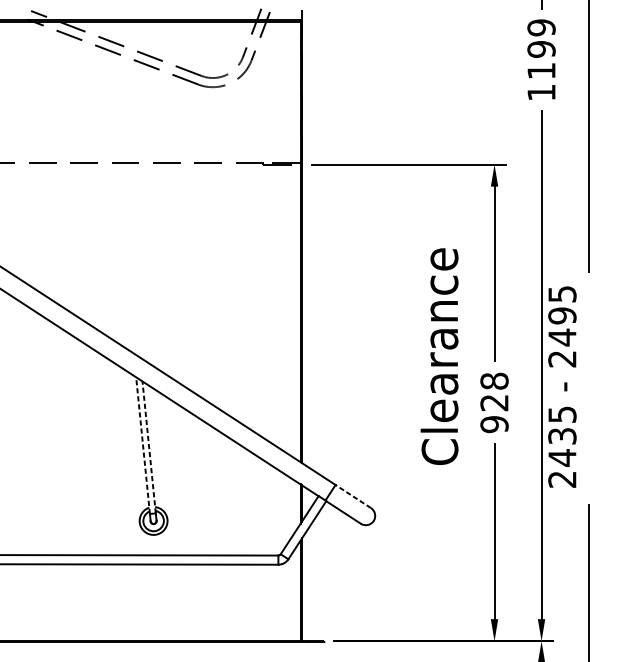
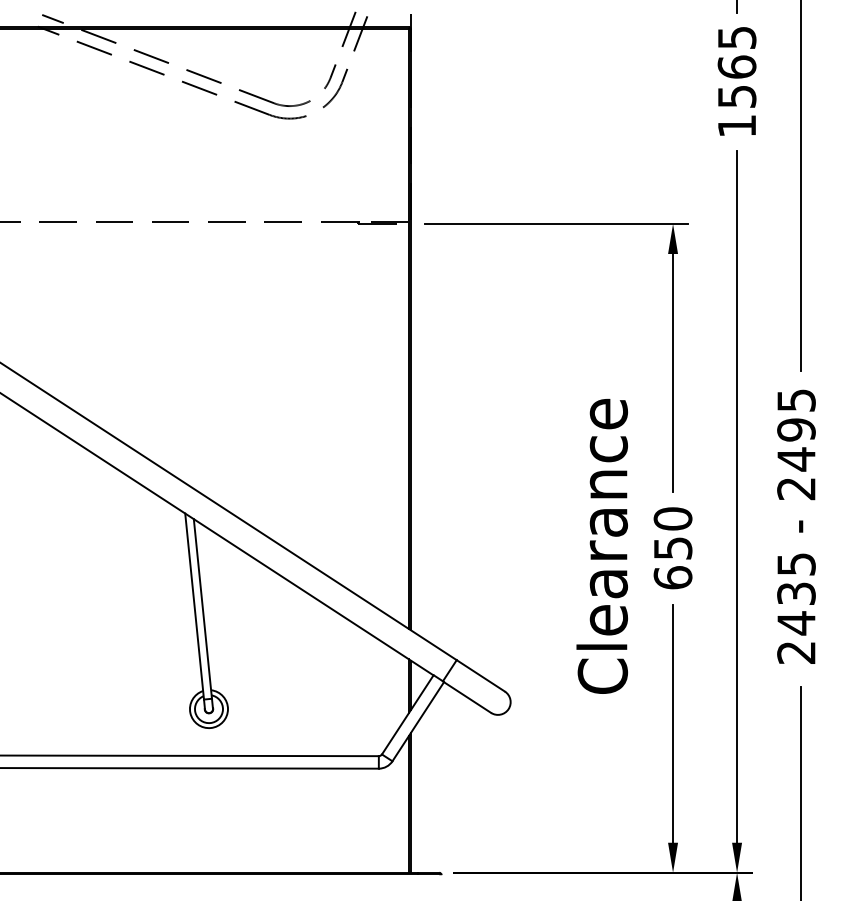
text: (541, 48) -> (736, 66), 1199 -> 1565
text: (439, 356) -> (601, 546), moved
text: (562, 386) -> (796, 526), moved
text: (494, 402) -> (672, 548), 928 -> 650
line: (142, 445) -> (194, 606), dashed -> solid
line: (148, 447) -> (202, 608), dashed -> solid
line: (353, 496) -> (480, 675), dashed -> solid

